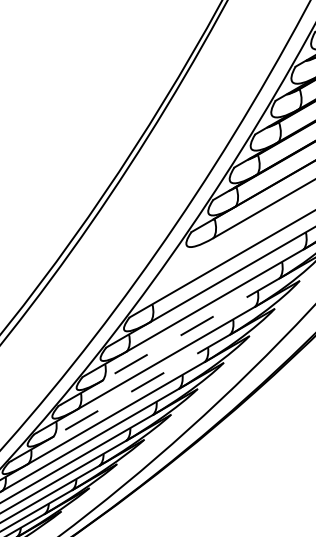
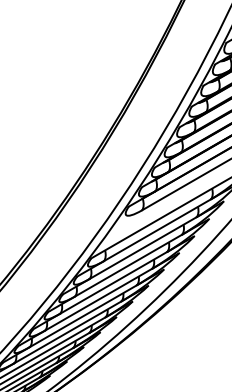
line: (191, 329) -> (128, 265), dashed -> solid
line: (141, 385) -> (98, 299), dashed -> solid

